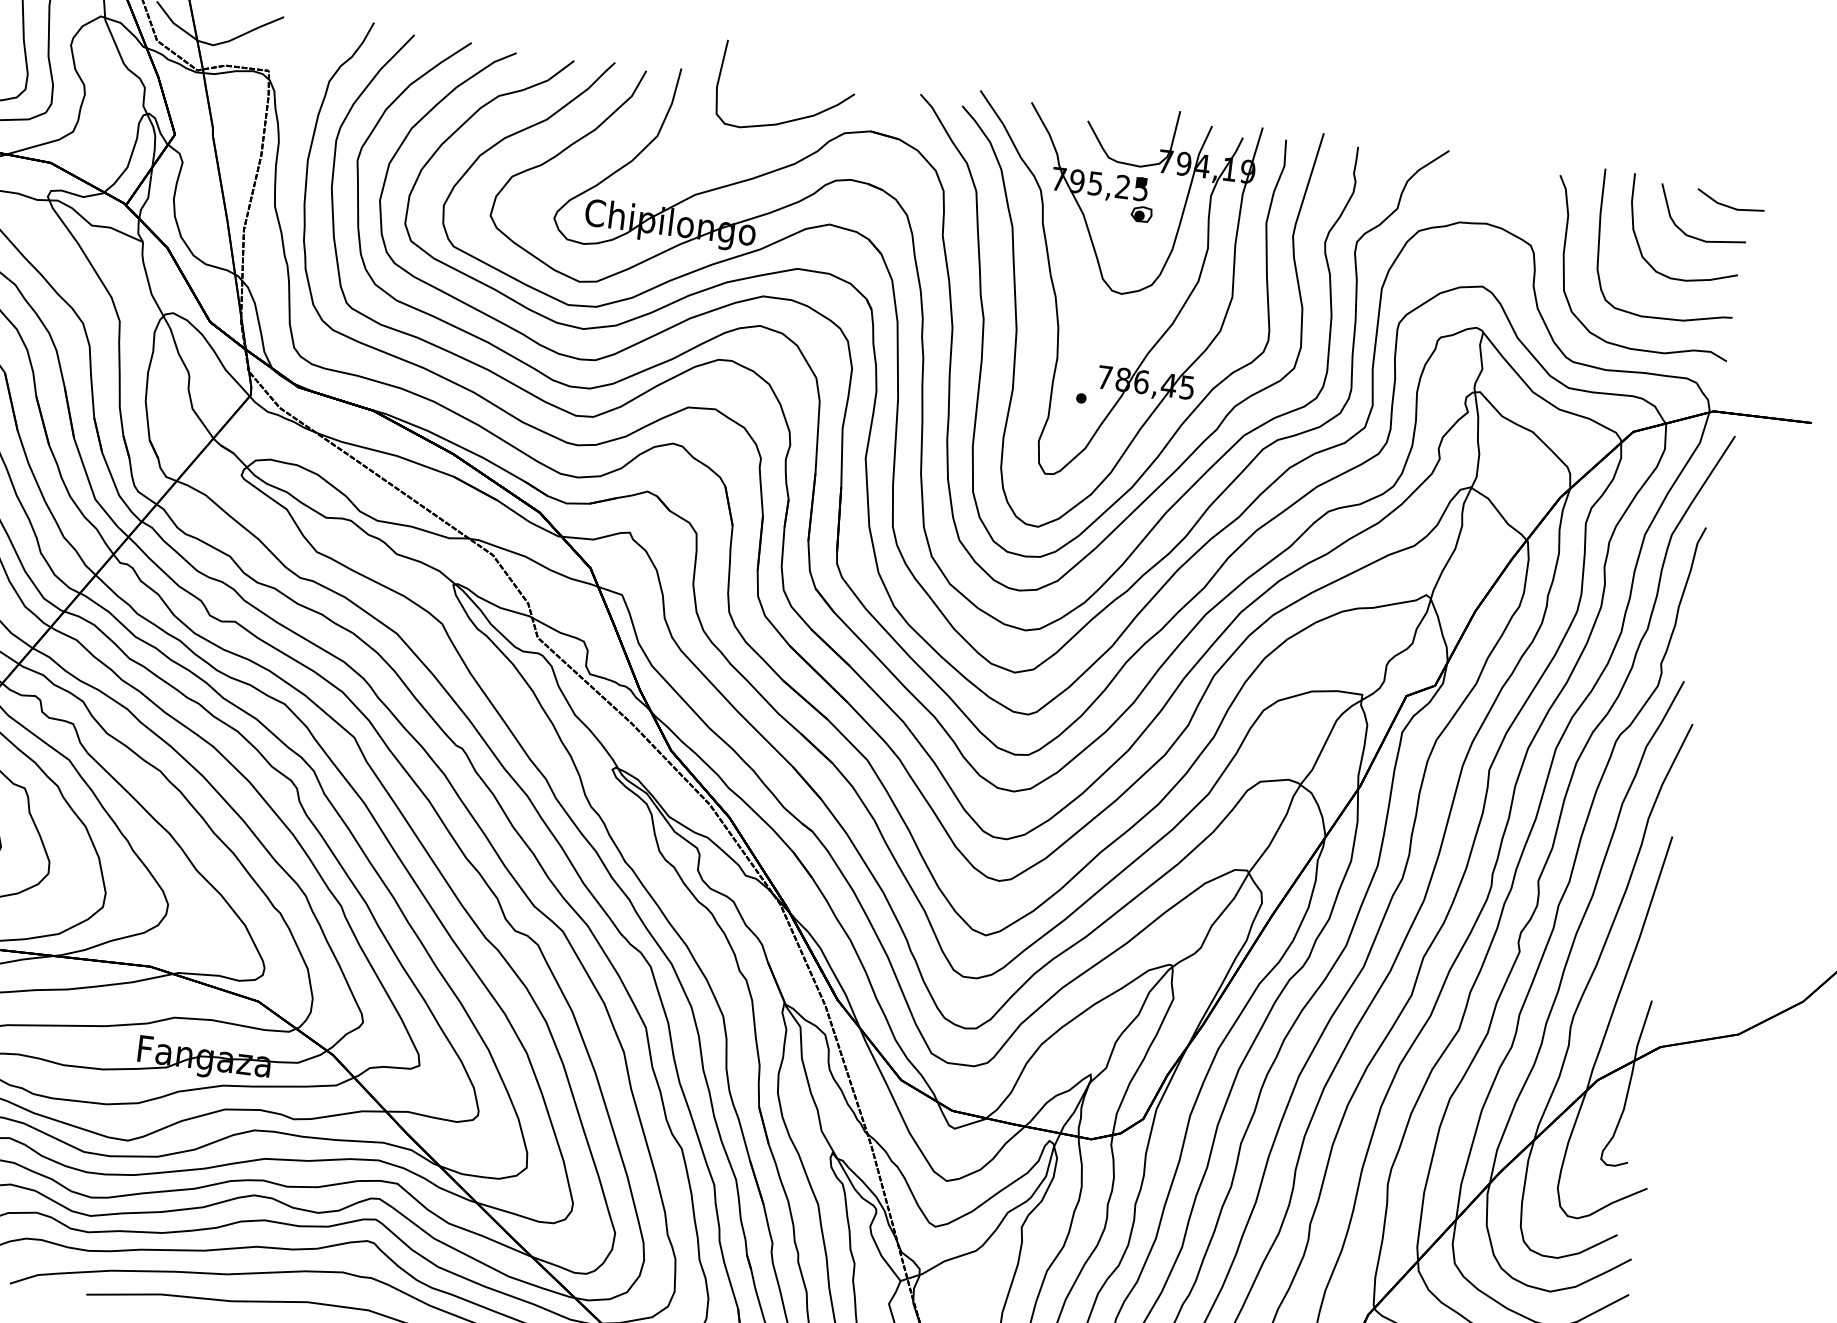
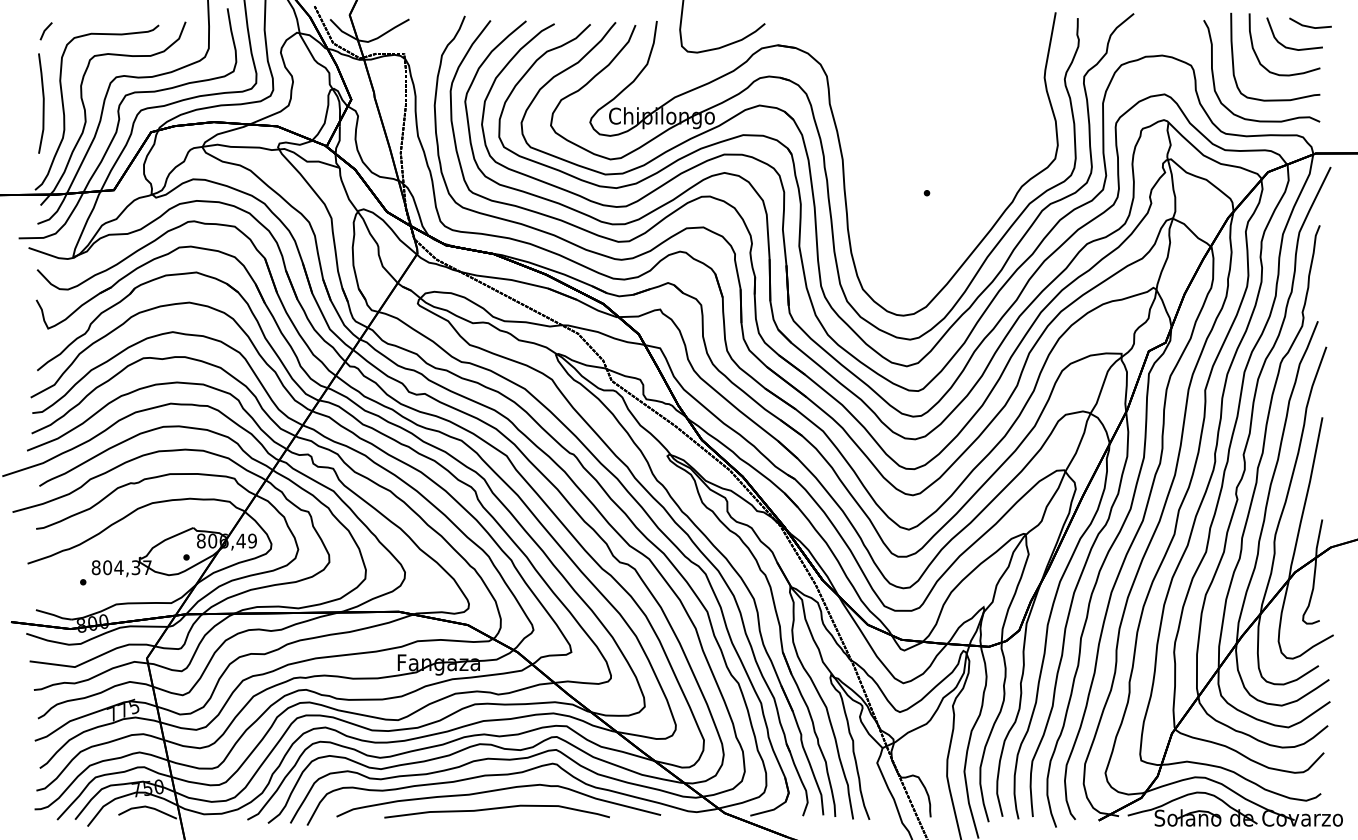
part: (1059, 329) -> (908, 152), removed

